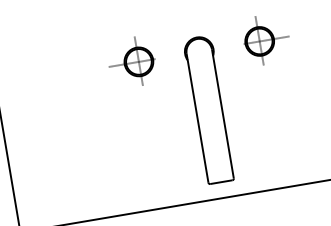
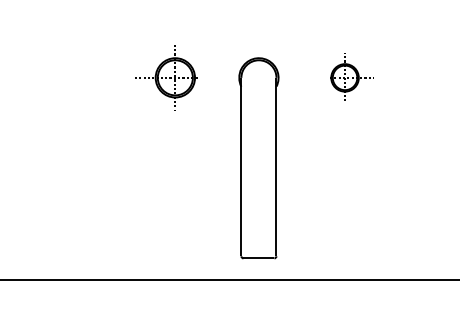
part: (265, 40) -> (350, 77), size x0.7

